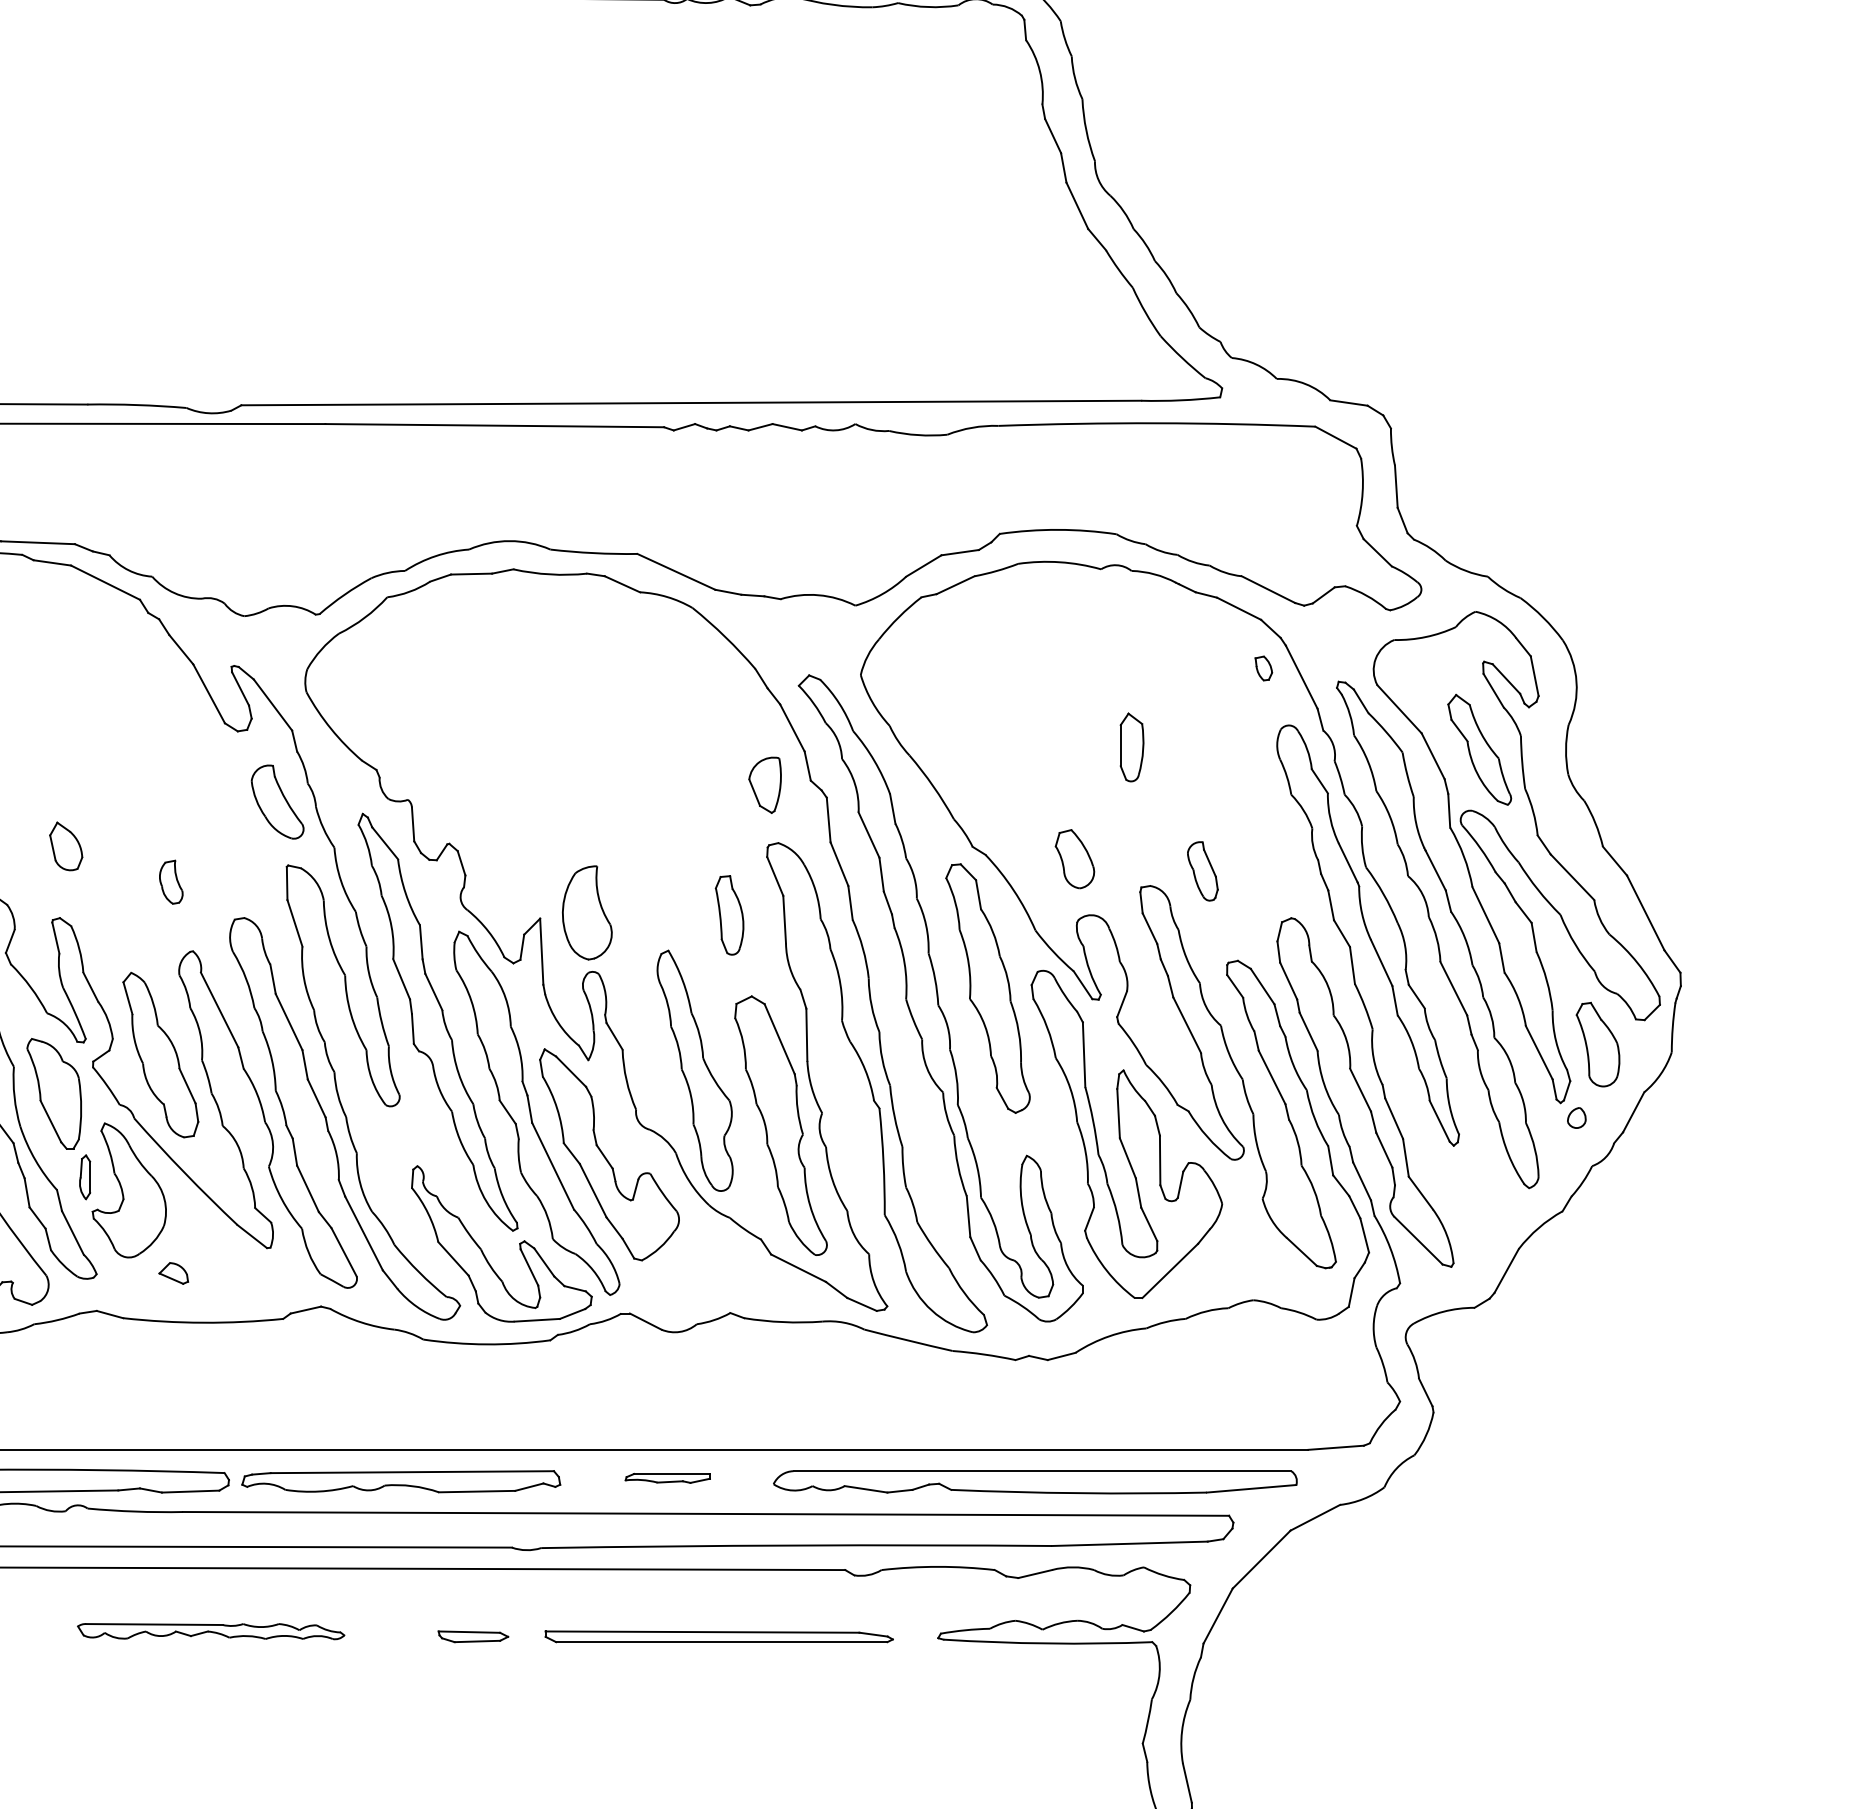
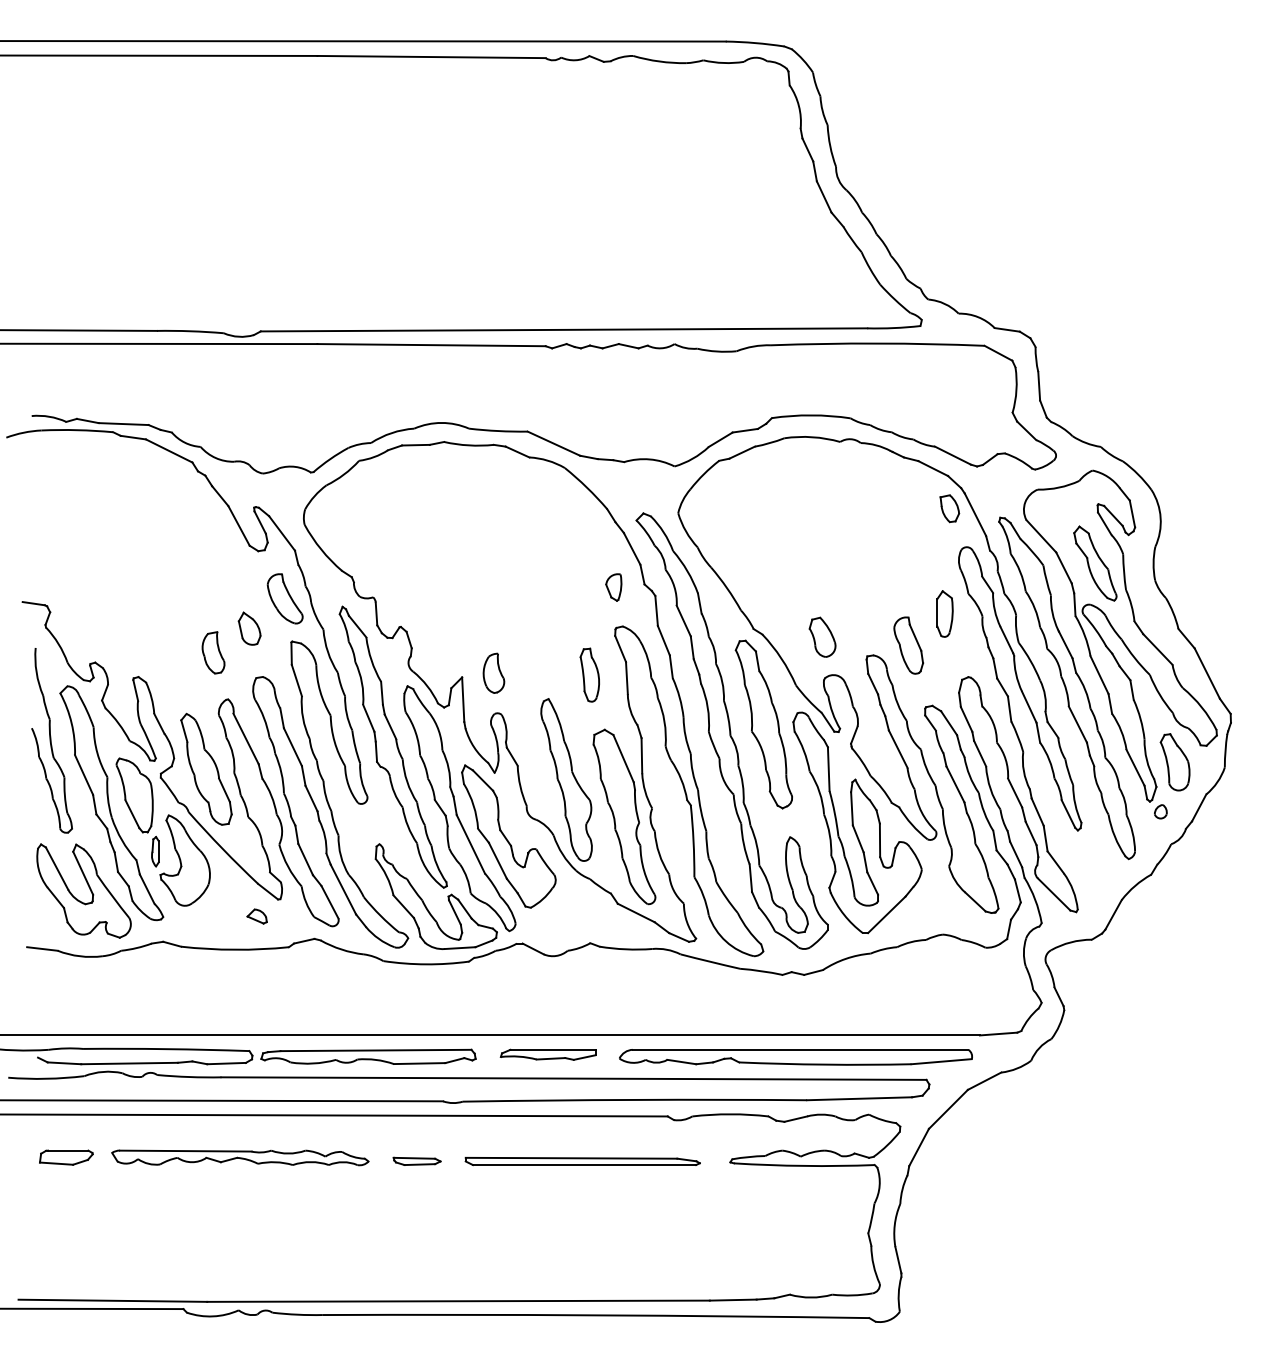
part: (1263, 668) -> (949, 508), size x1.67
part: (1131, 746) -> (944, 613), moved
part: (764, 785) -> (613, 587), size x0.71
part: (65, 846) -> (249, 628), moved
part: (1202, 871) -> (908, 645), size x1.43
part: (171, 881) -> (213, 652), size x1.43
part: (586, 911) -> (493, 672), size x0.62
part: (172, 1273) -> (256, 916), moved
part: (666, 1478) -> (547, 1054), size x1.67
part: (211, 1630) -> (240, 1157), size x1.43

